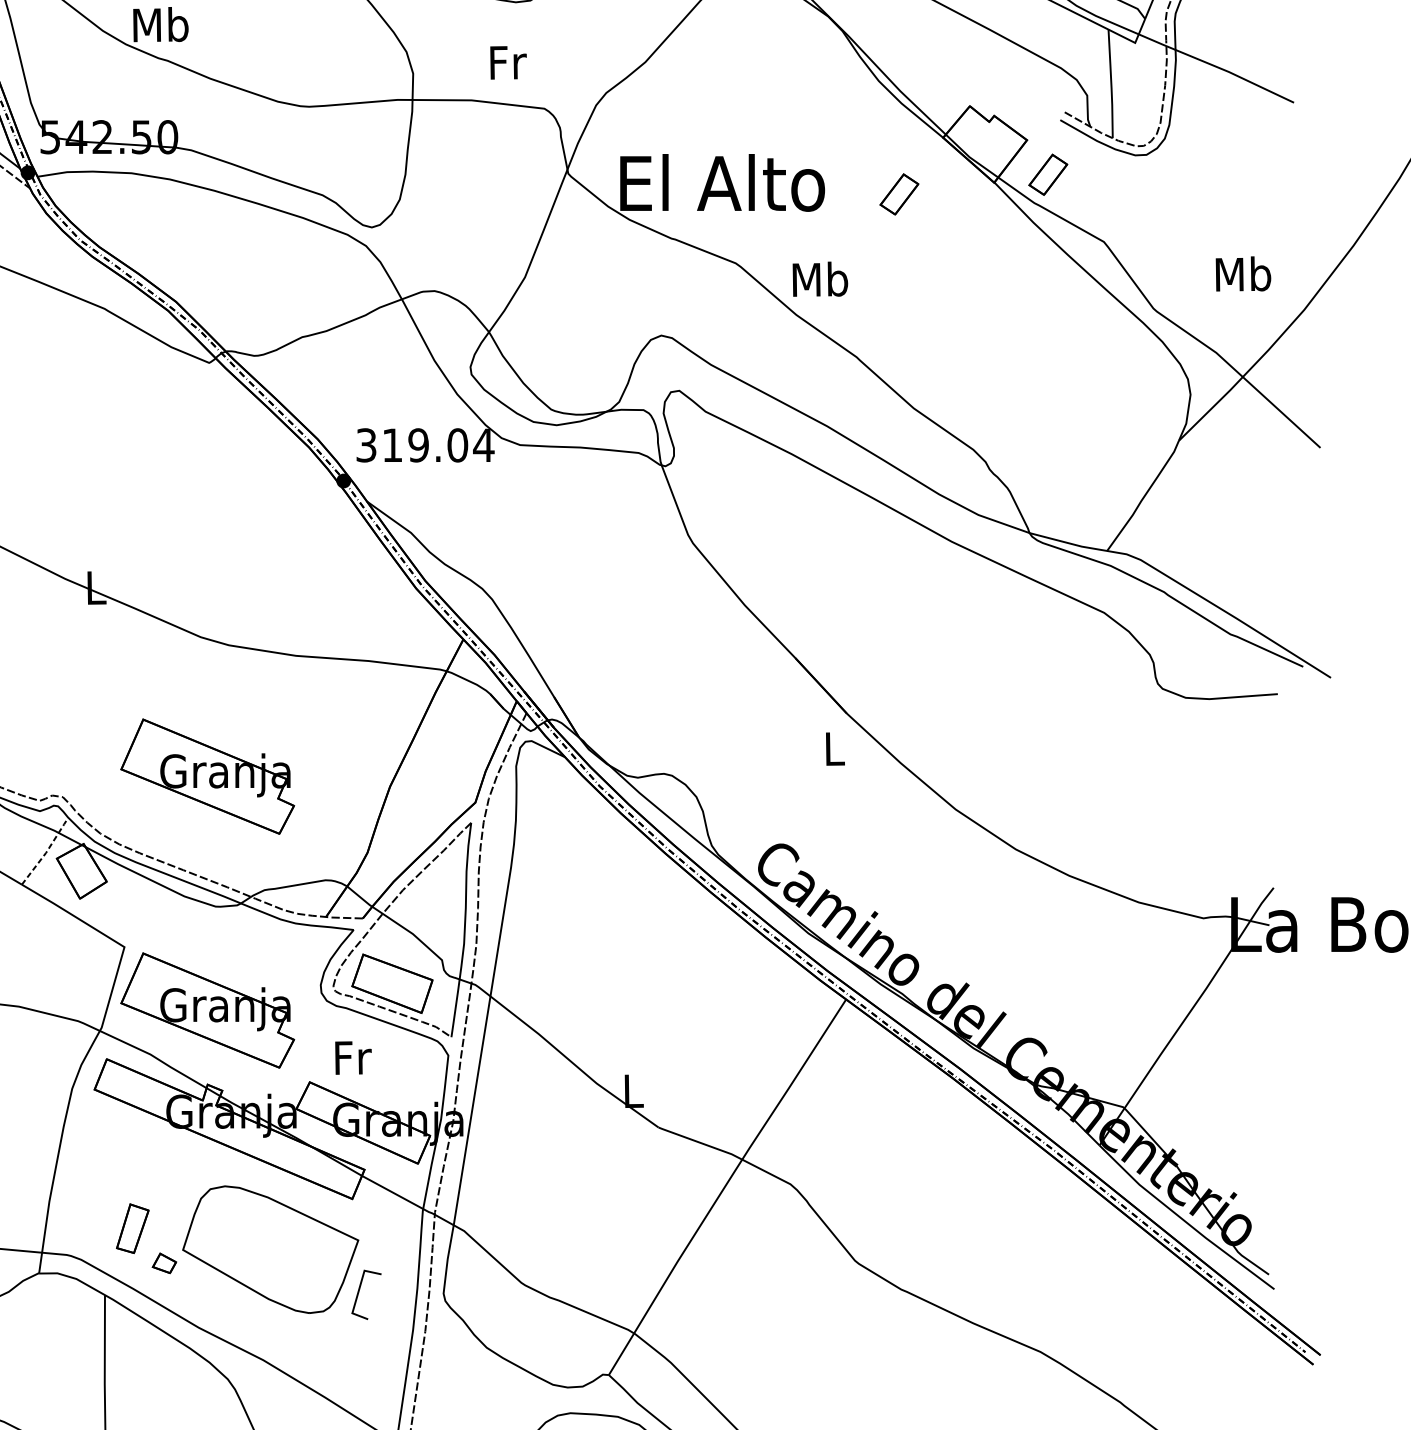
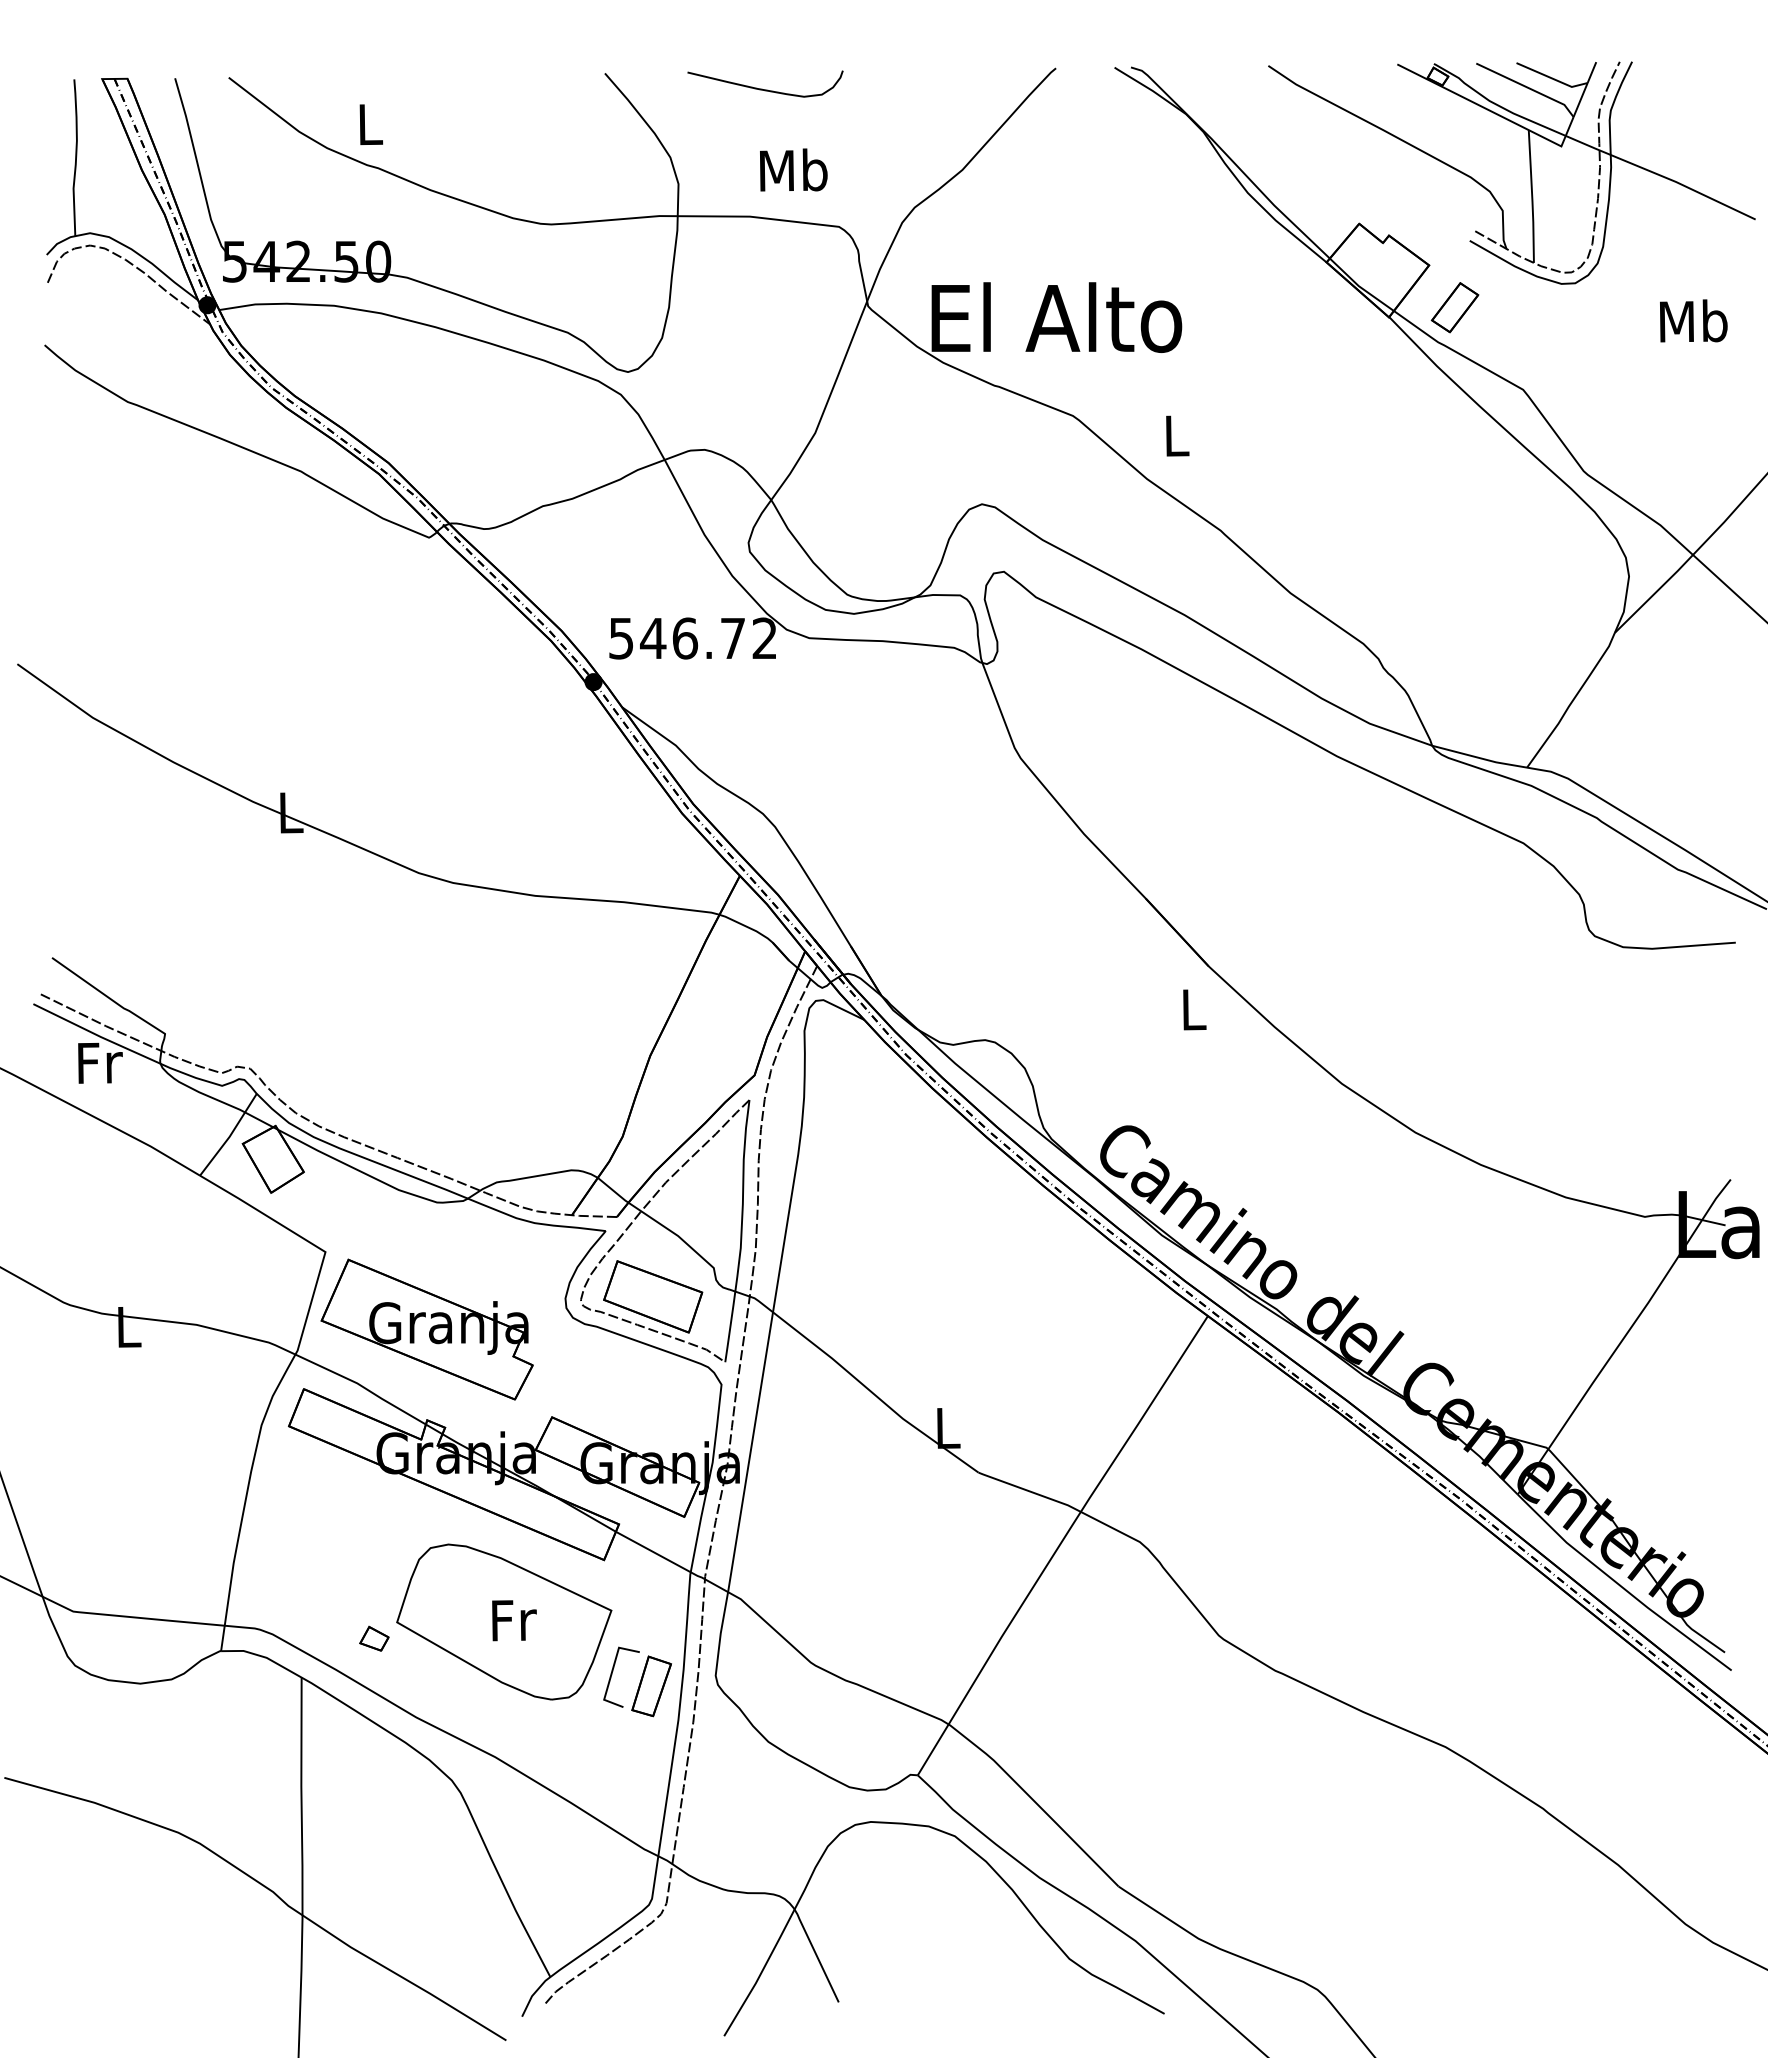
text: (160, 24) -> (369, 123), Mb -> L
text: (507, 61) -> (793, 169), Fr -> Mb
part: (898, 194) -> (1272, 331), removed
text: (1243, 273) -> (1693, 320), moved
text: (820, 278) -> (1176, 434), Mb -> L
text: (426, 445) -> (694, 638), 319.04 -> 546.72
part: (207, 776) -> (426, 1043), removed
line: (46, 851) -> (230, 1135), dashed -> solid
text: (353, 1057) -> (514, 1620), moved
part: (132, 1228) -> (651, 1686), moved

